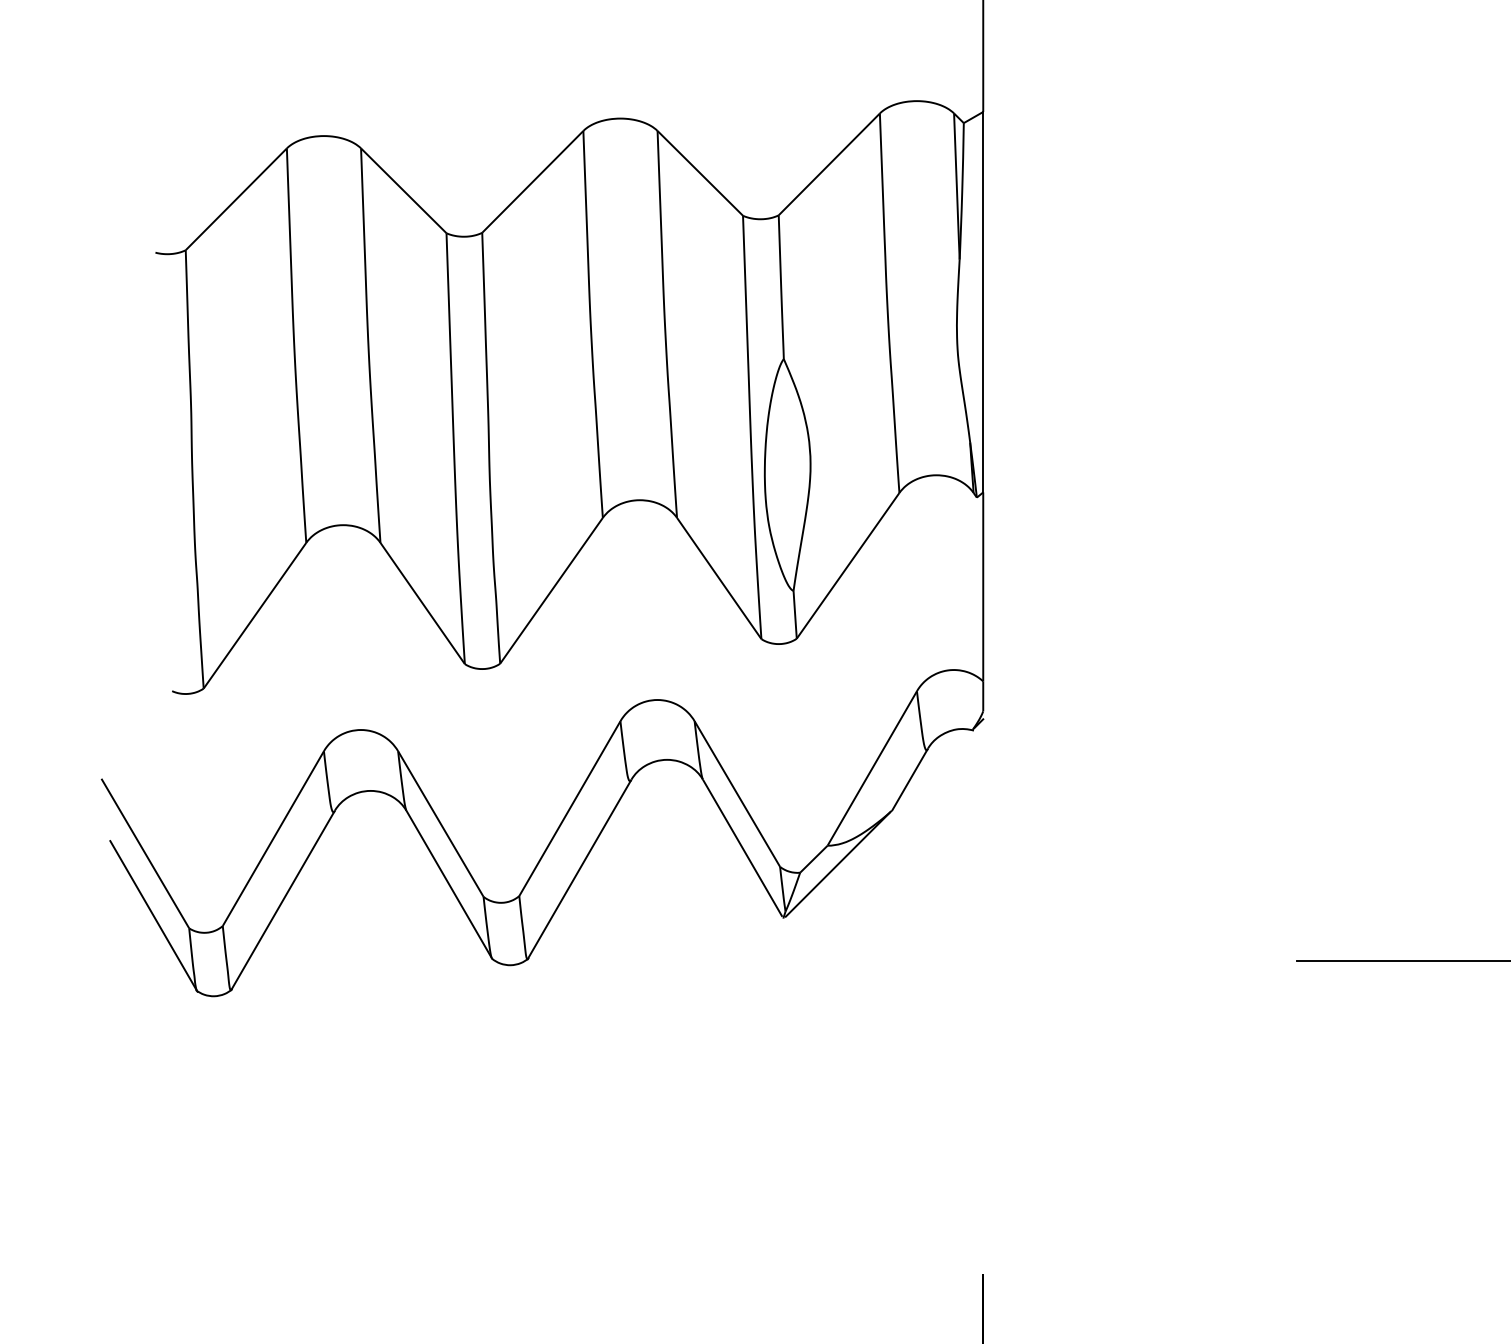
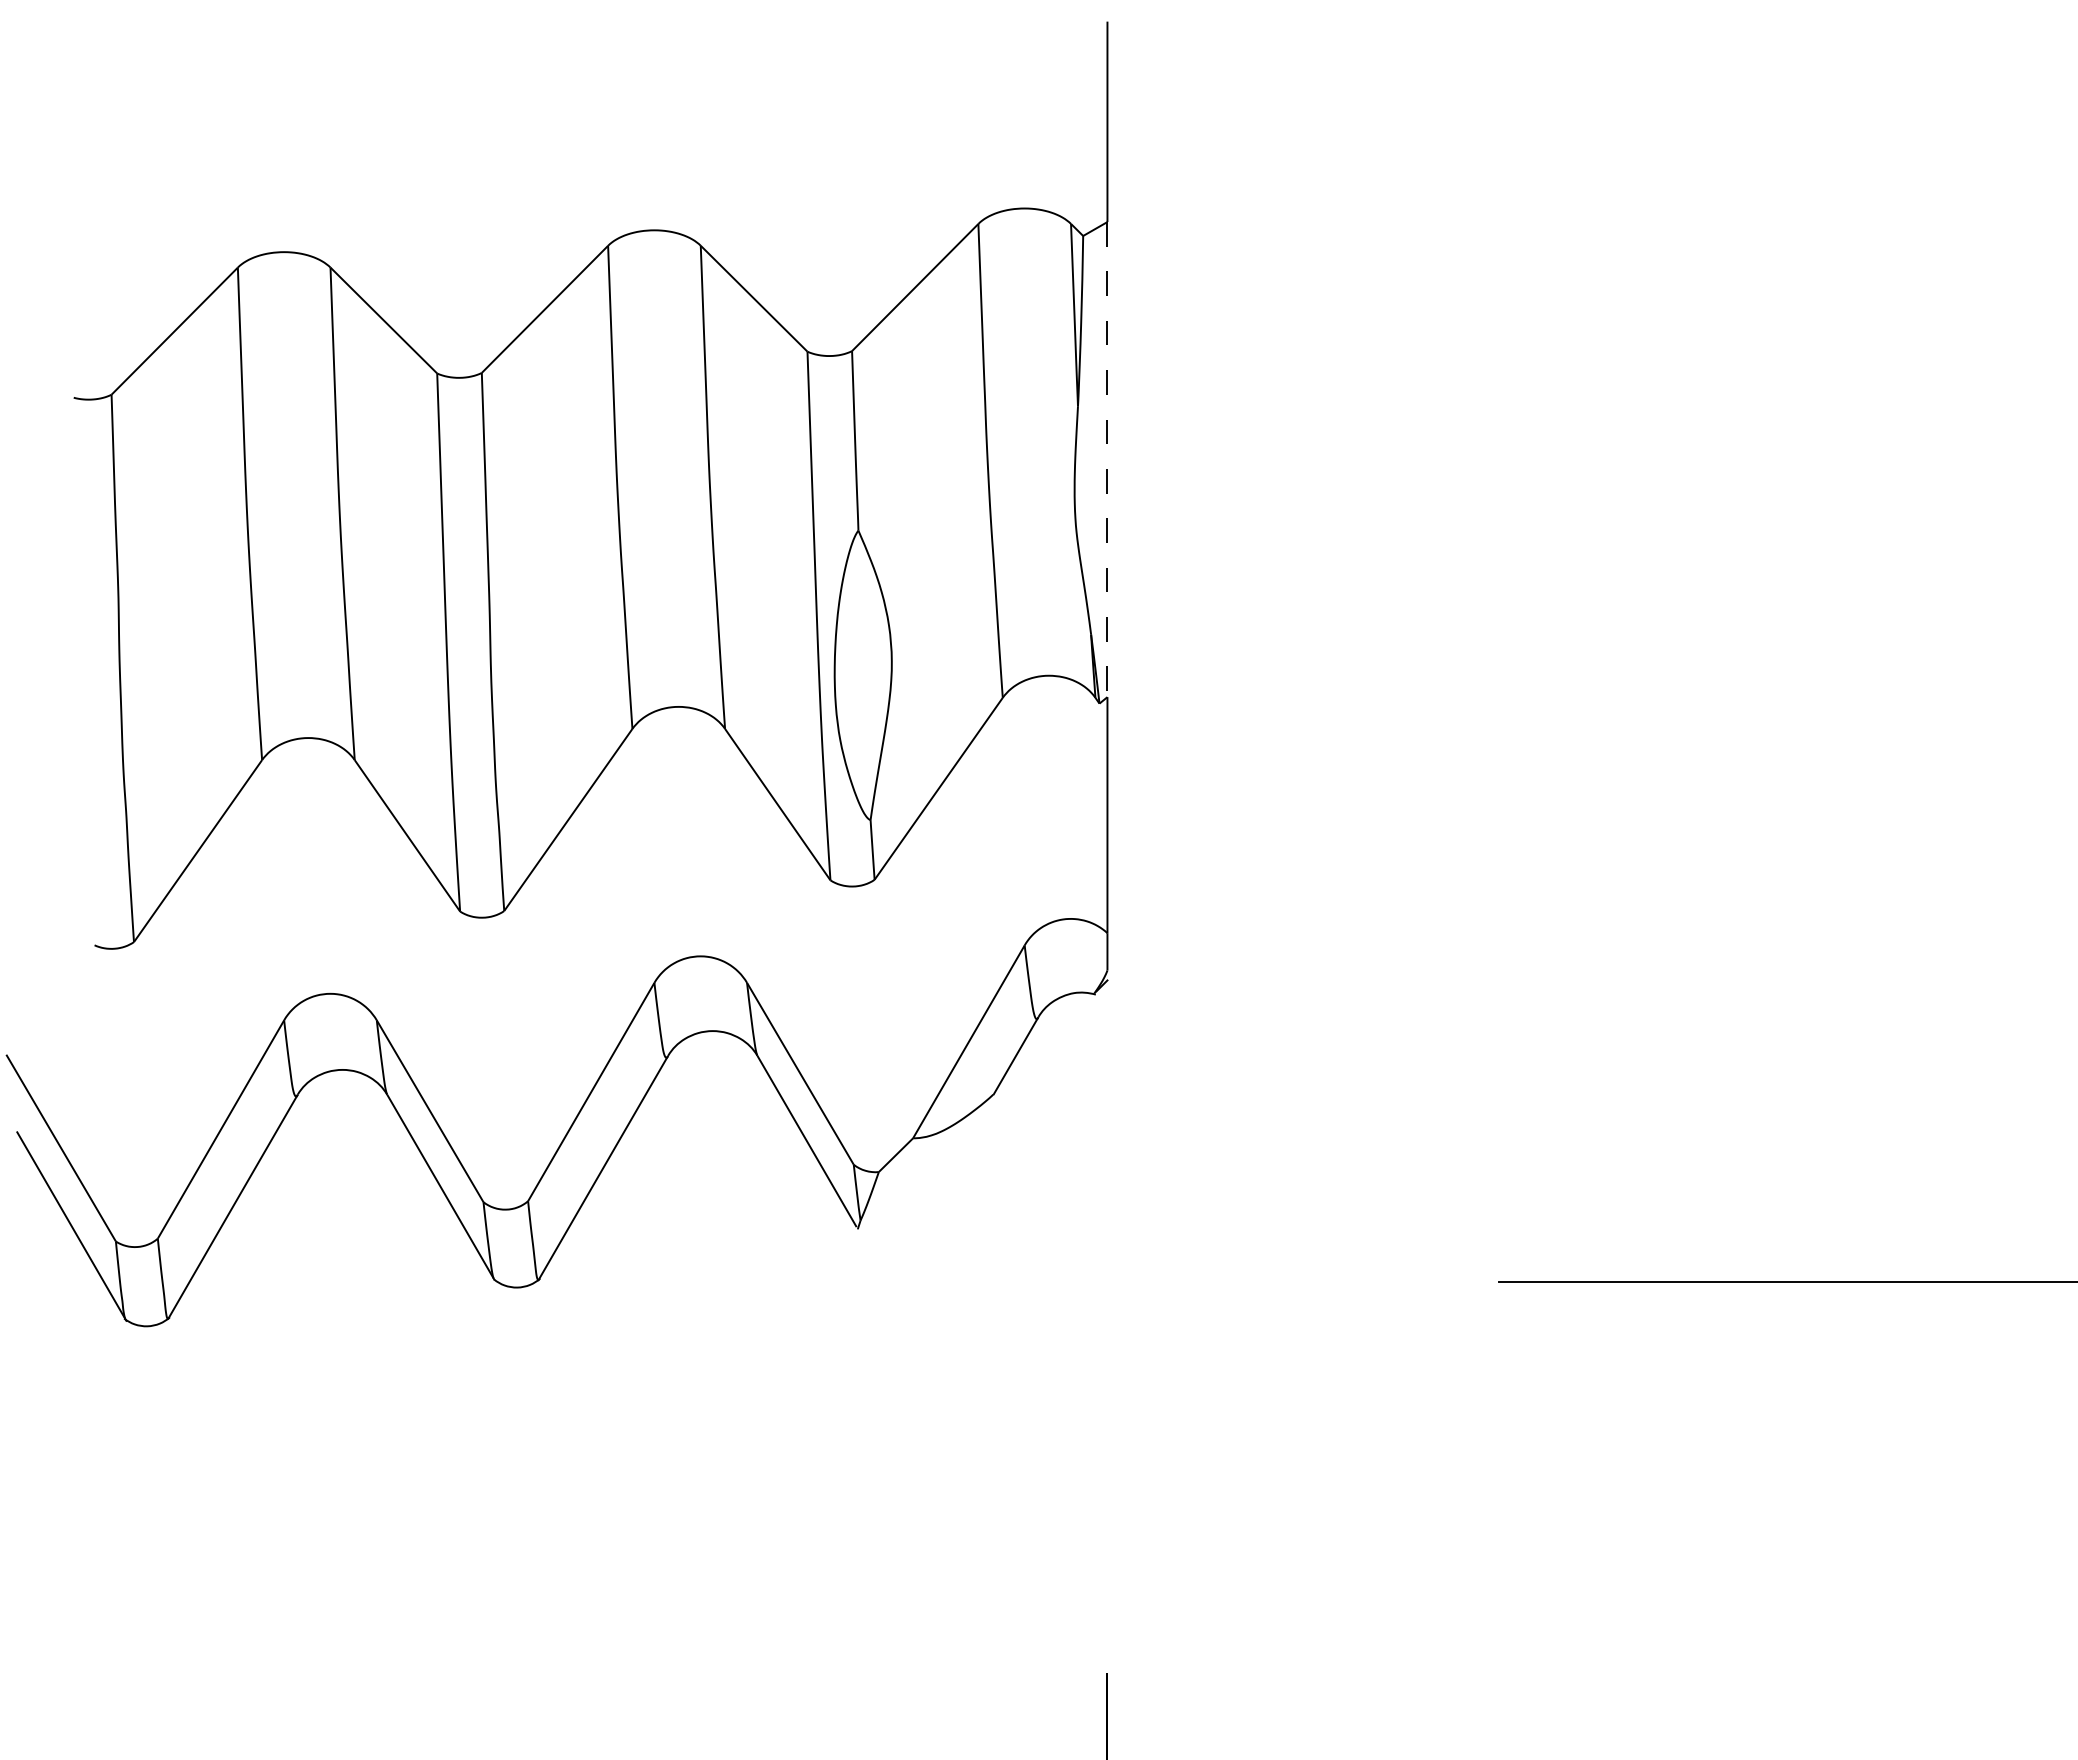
line: (983, 302) -> (1107, 459), solid -> dashed
line: (837, 864) -> (925, 1161), removed

